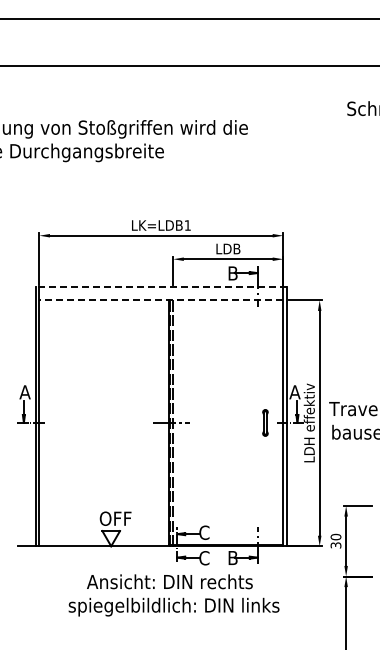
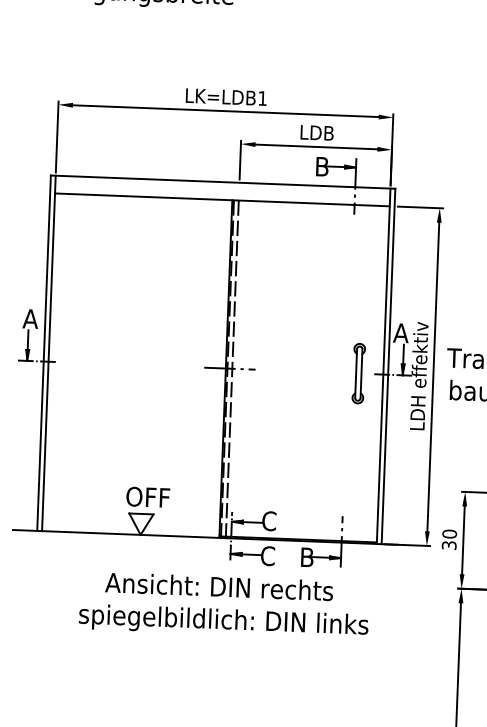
line: (160, 287) -> (221, 182), dashed -> solid
line: (161, 300) -> (222, 200), dashed -> solid
part: (265, 422) -> (358, 373), size x1.67

